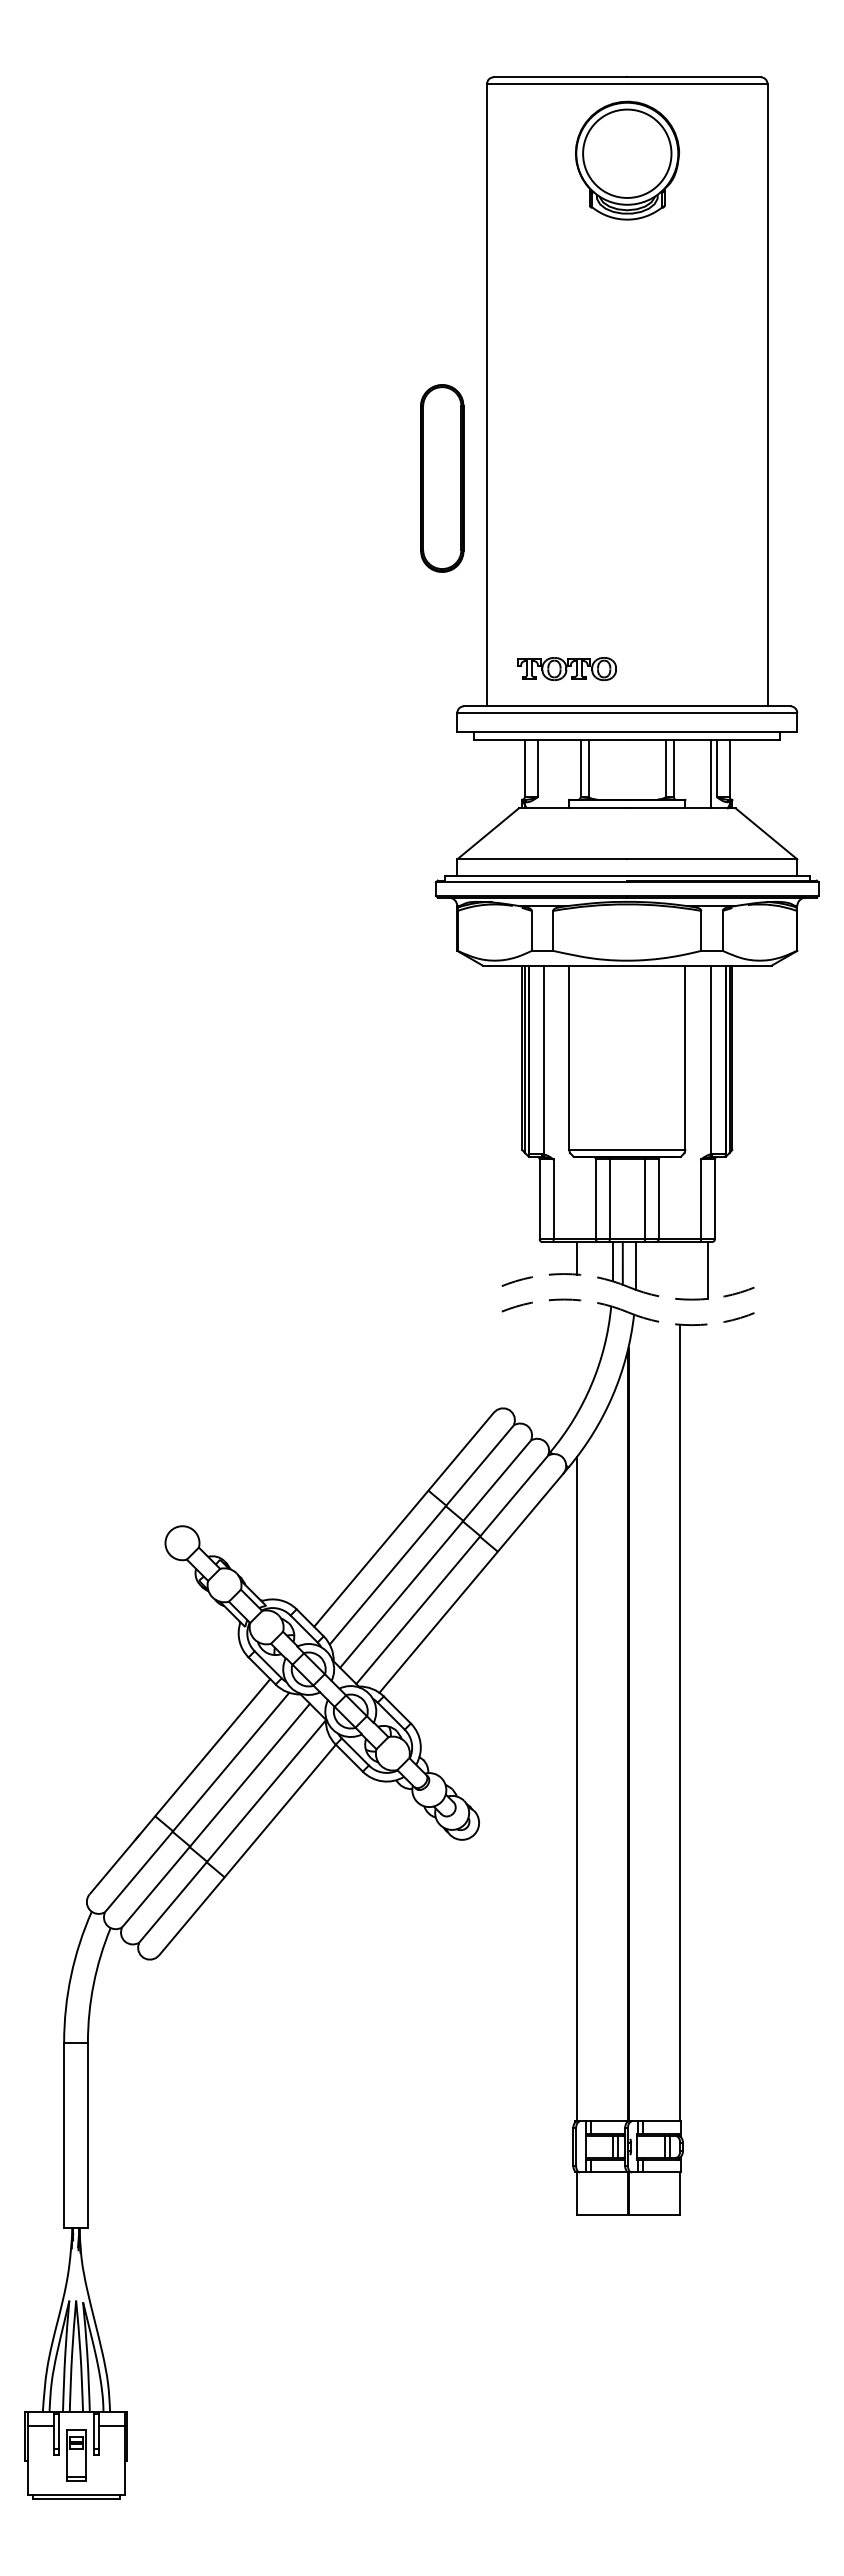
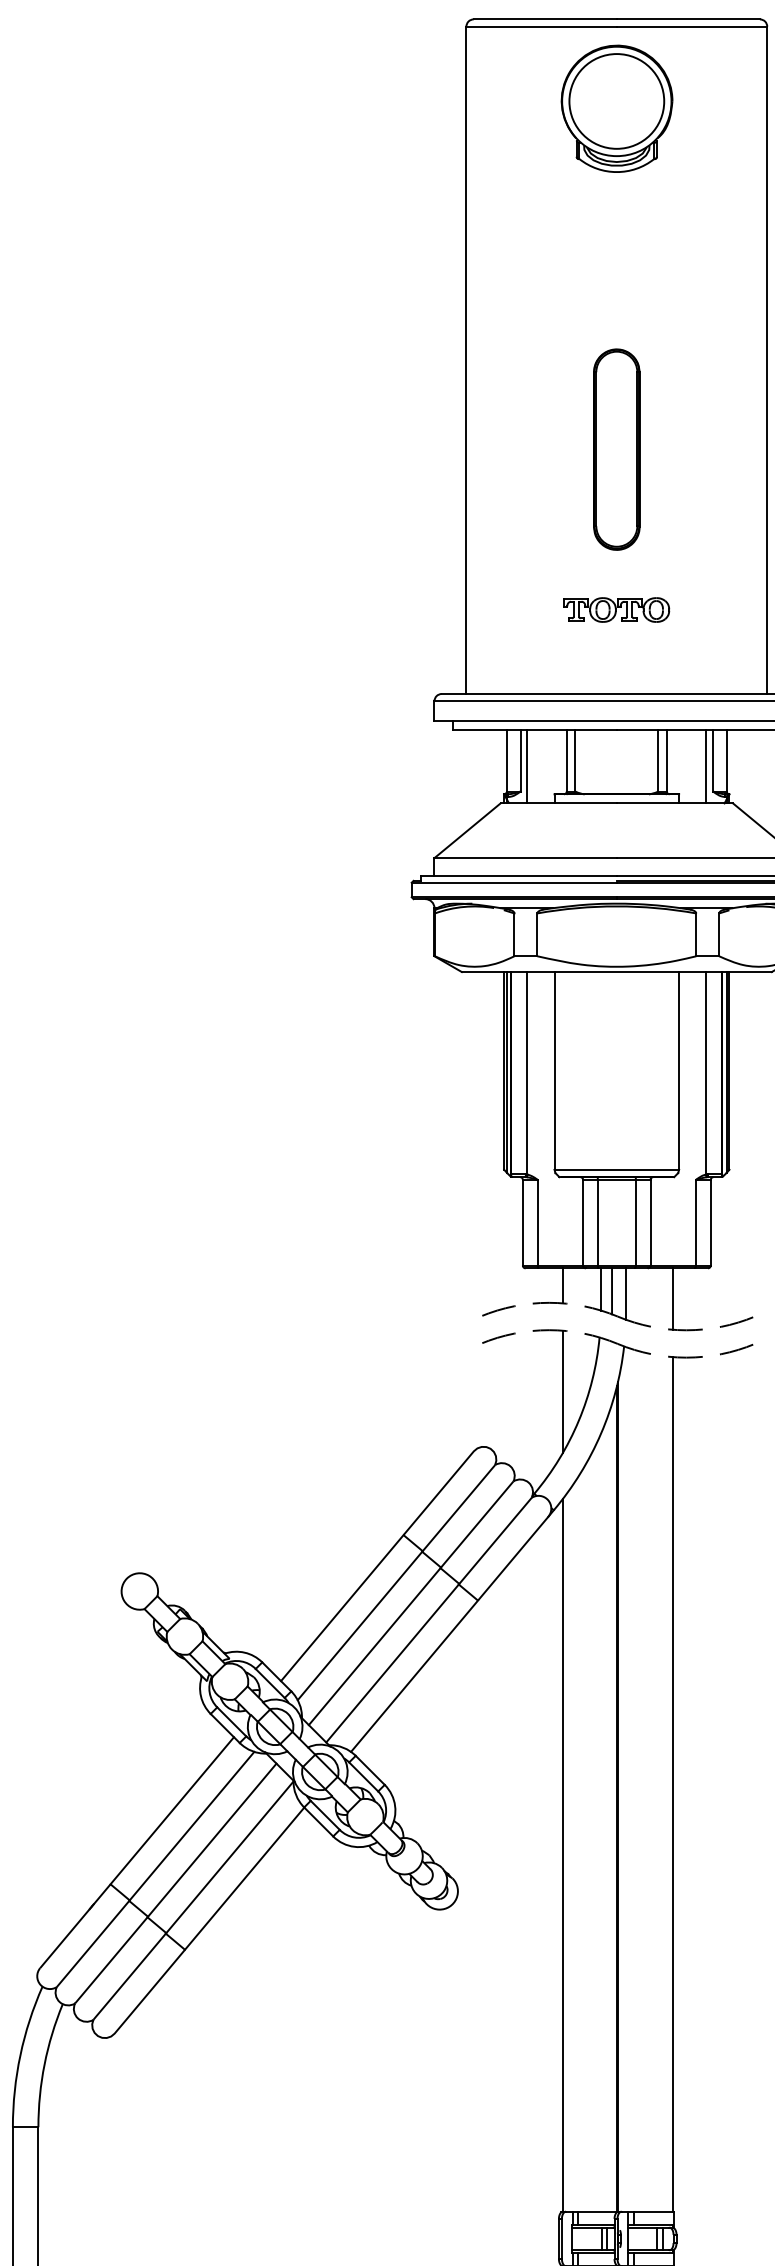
part: (442, 478) -> (617, 449), moved
part: (566, 668) -> (615, 609), moved
line: (543, 774) -> (526, 767), added
line: (707, 1270) -> (672, 1299), moved
line: (576, 1357) -> (562, 1392), added

